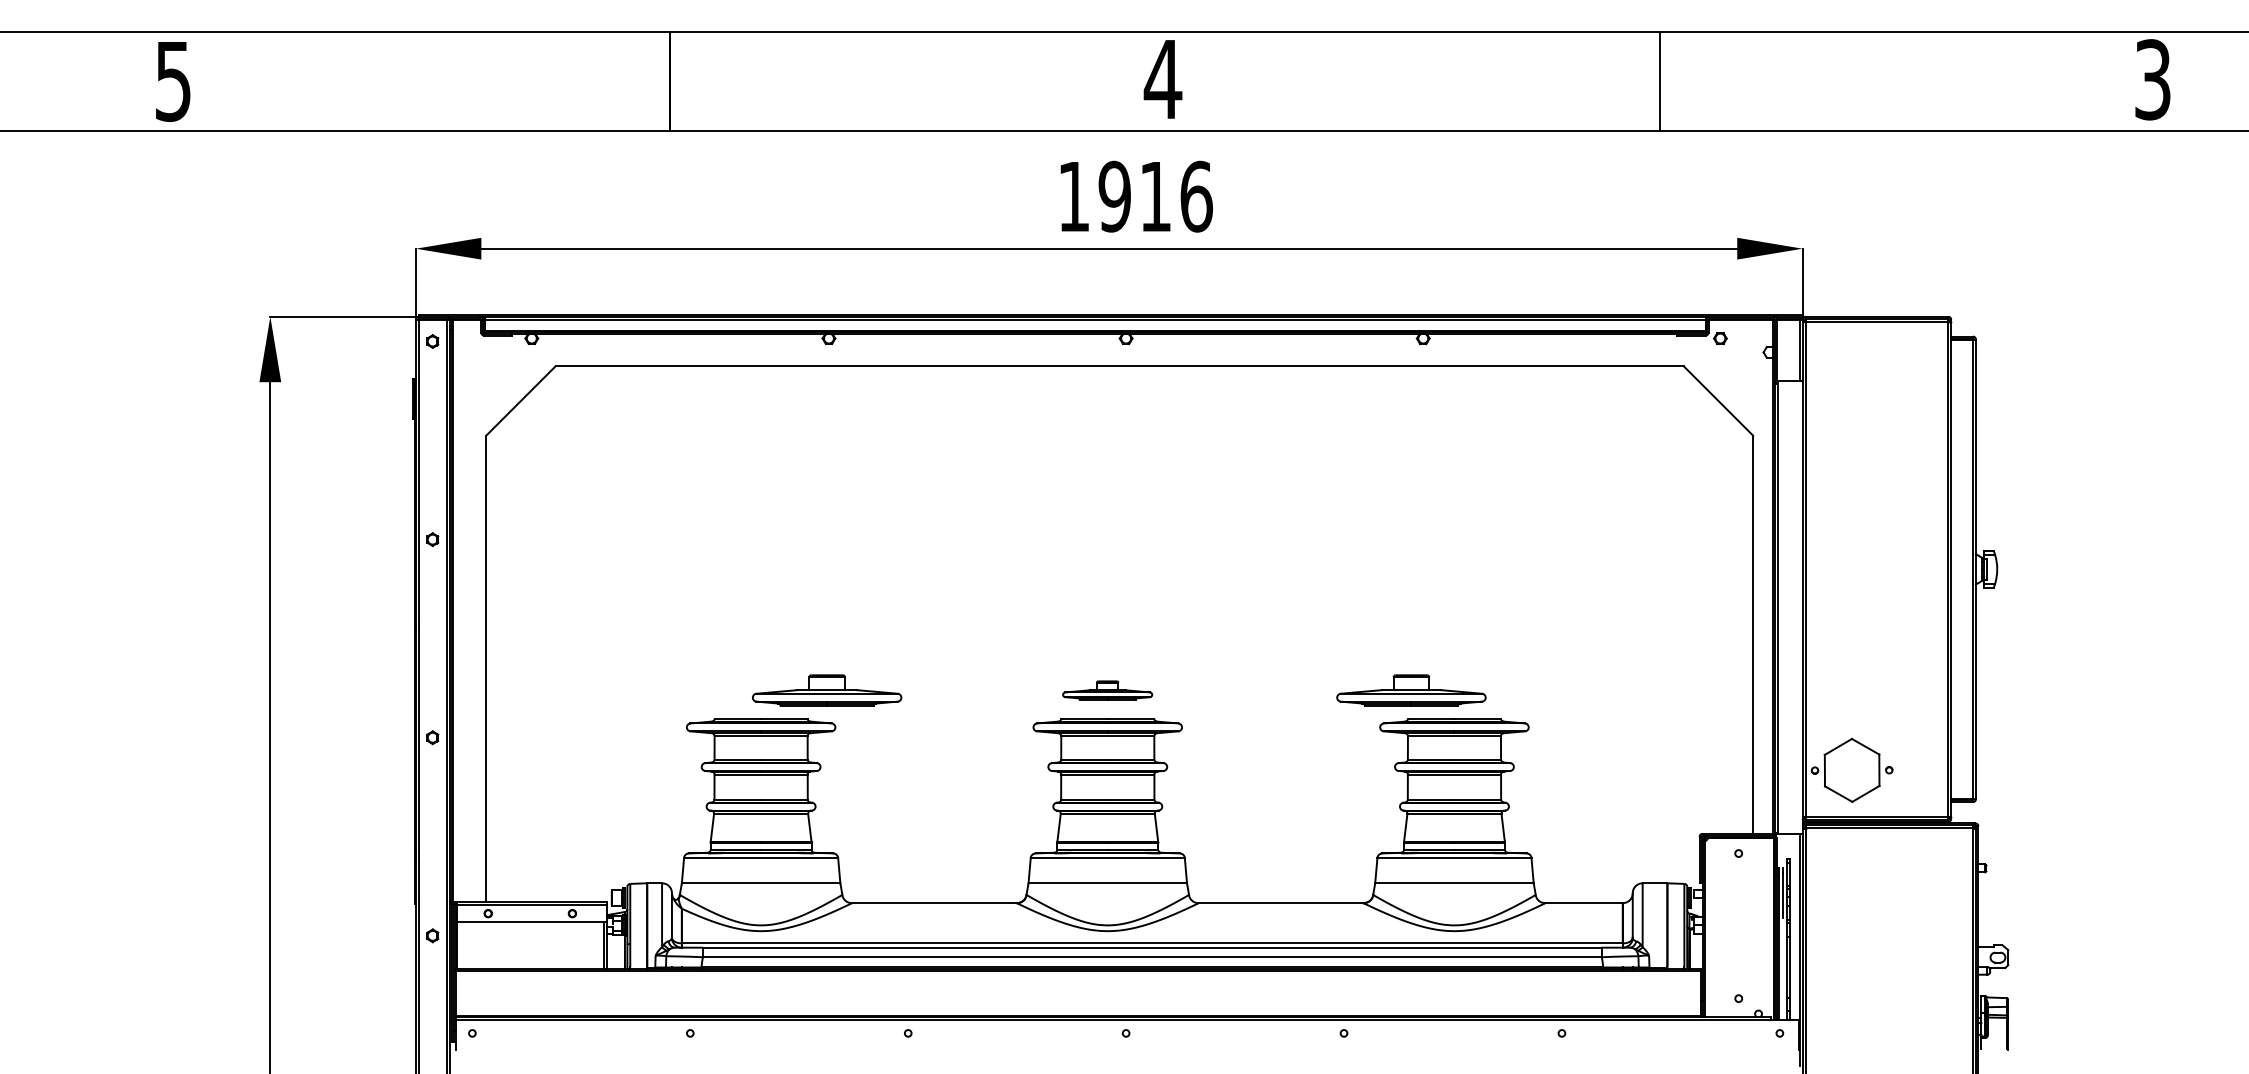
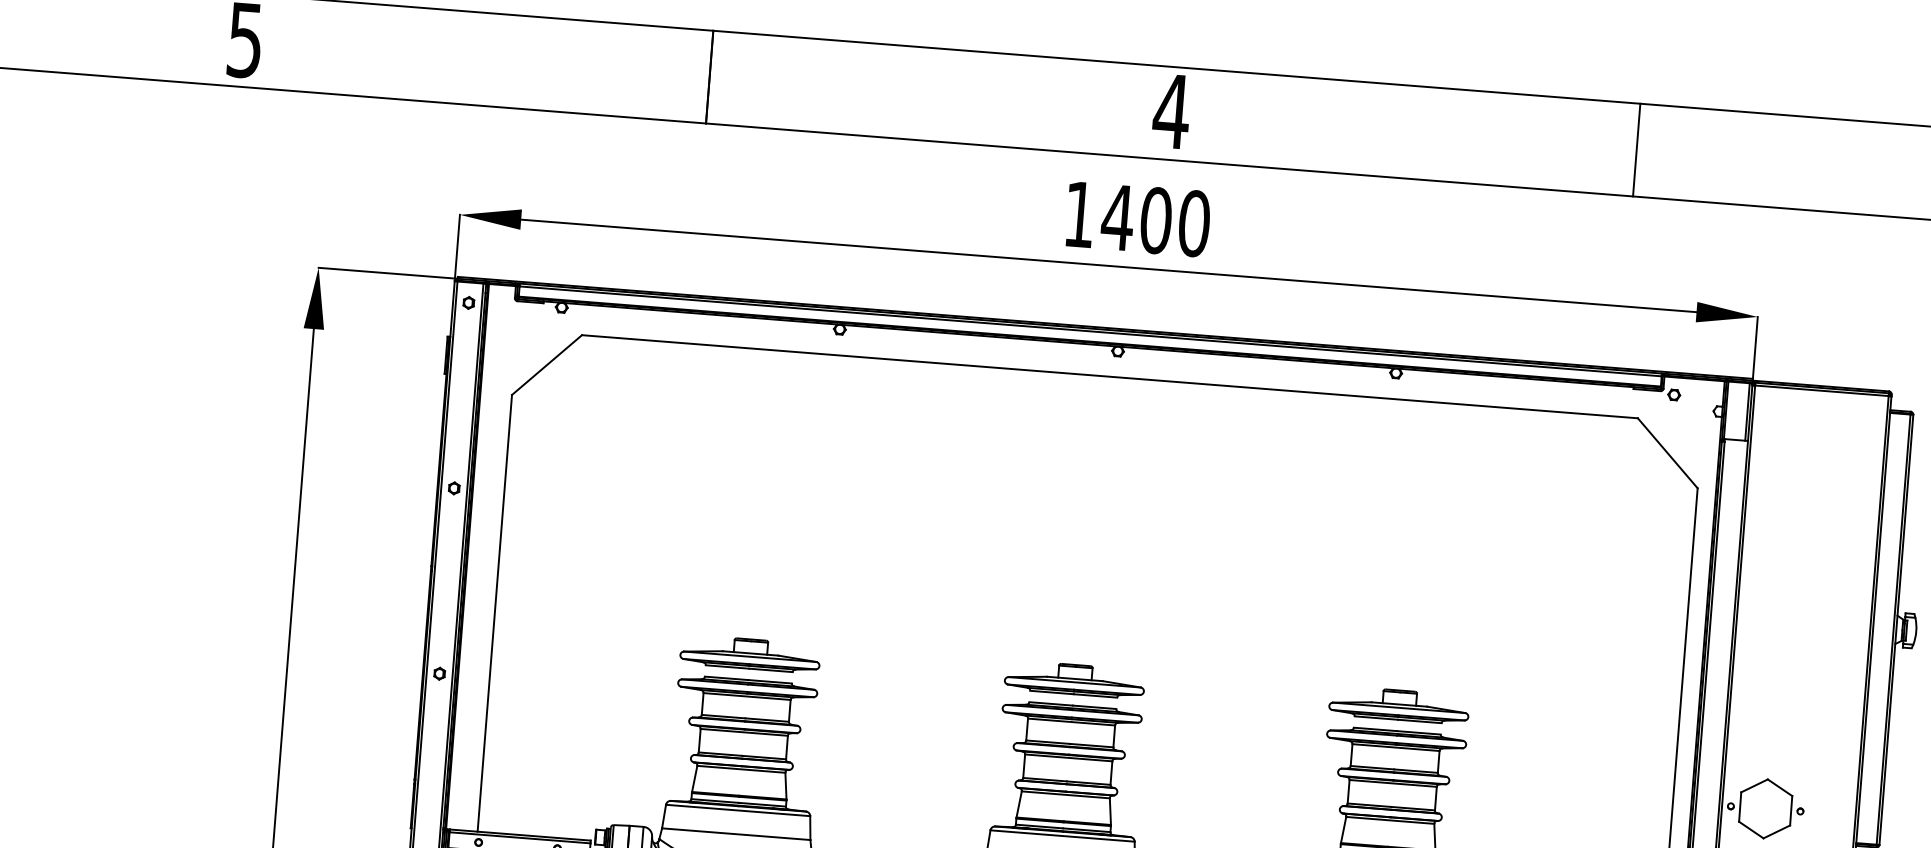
text: (1154, 196) -> (1155, 220), 1916 -> 1400
part: (827, 690) -> (750, 653), moved
part: (1107, 690) -> (1074, 679), size x1.67
part: (1411, 690) -> (1399, 704), moved

